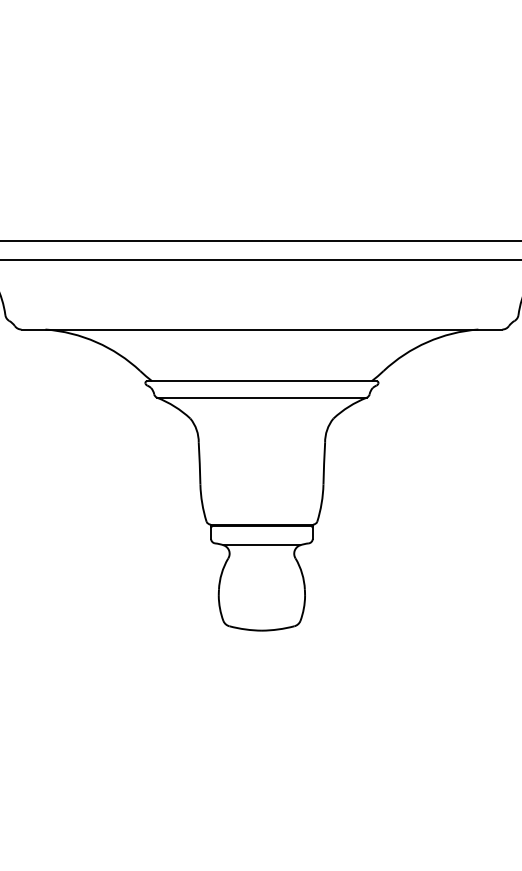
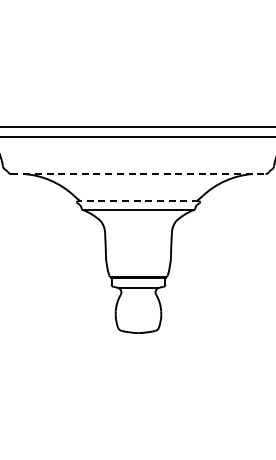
line: (261, 330) -> (138, 174), solid -> dashed
line: (261, 381) -> (138, 201), solid -> dashed

